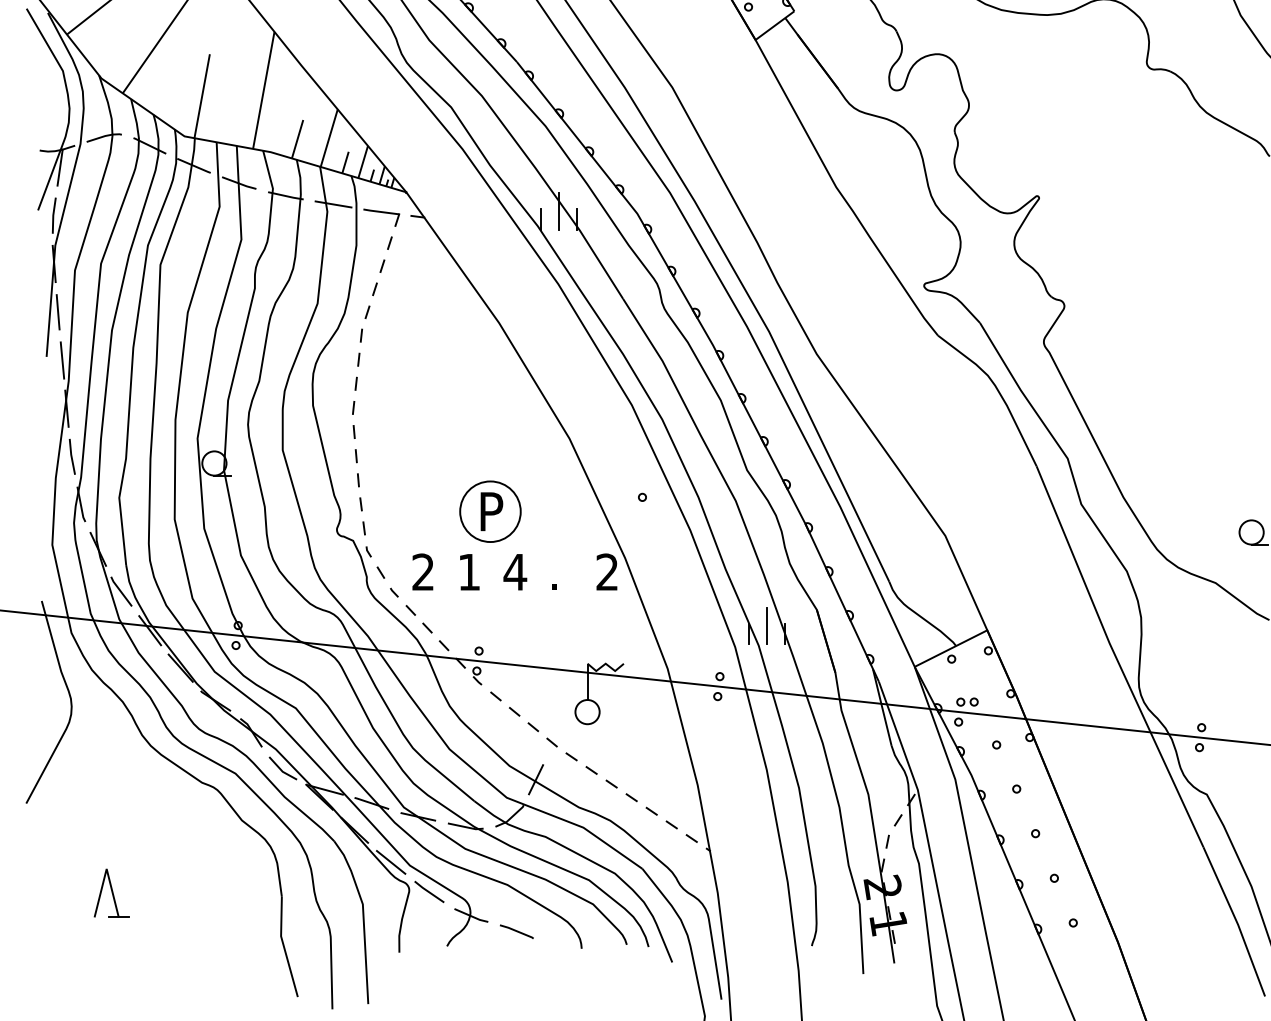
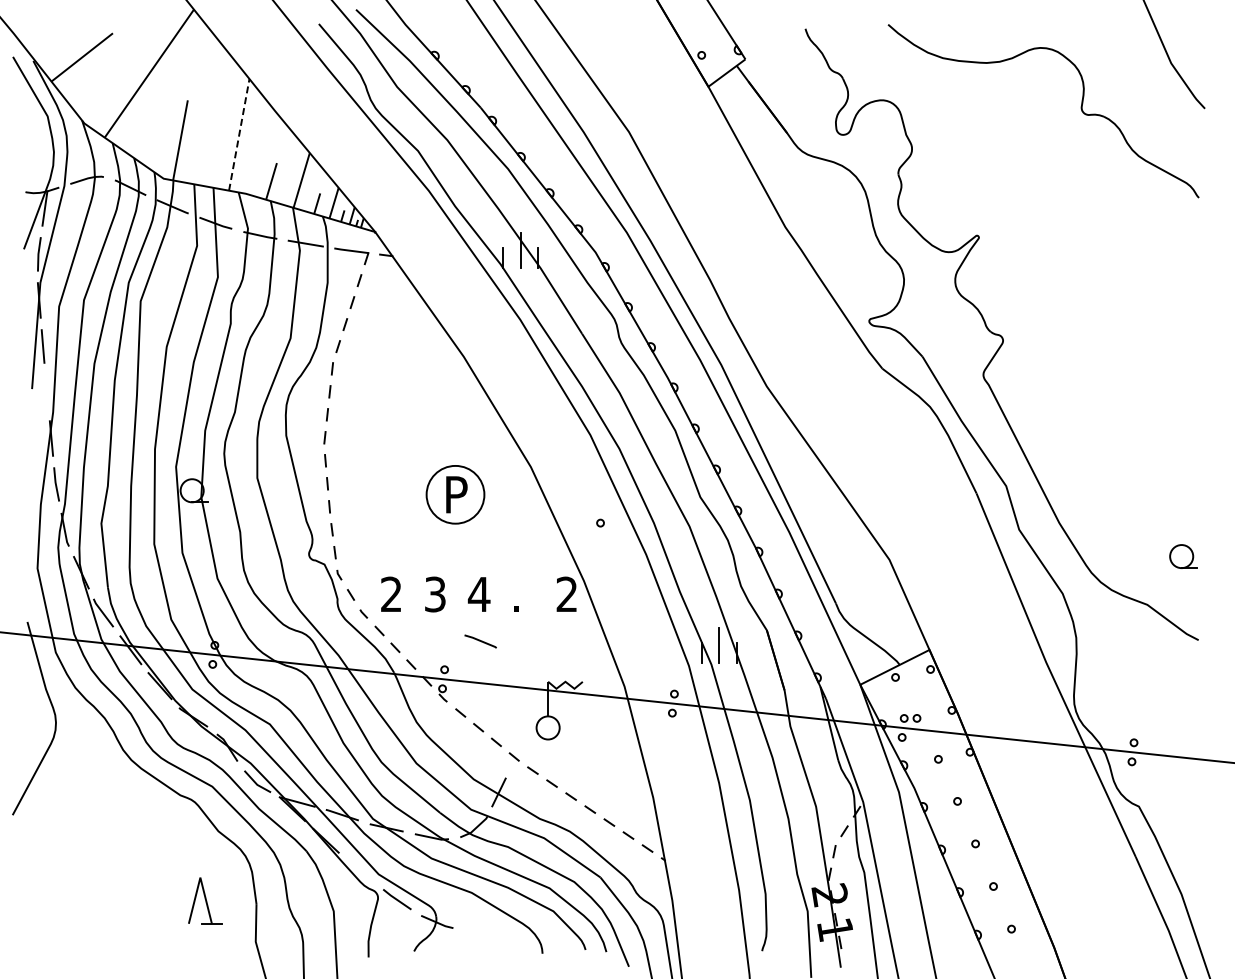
line: (264, 90) -> (239, 134), solid -> dashed
line: (61, 360) -> (46, 392), removed
part: (490, 511) -> (455, 494), moved
text: (469, 572) -> (435, 594), 1 -> 3
line: (390, 862) -> (360, 871), removed
part: (112, 892) -> (205, 900), moved
line: (516, 931) -> (480, 641), moved

